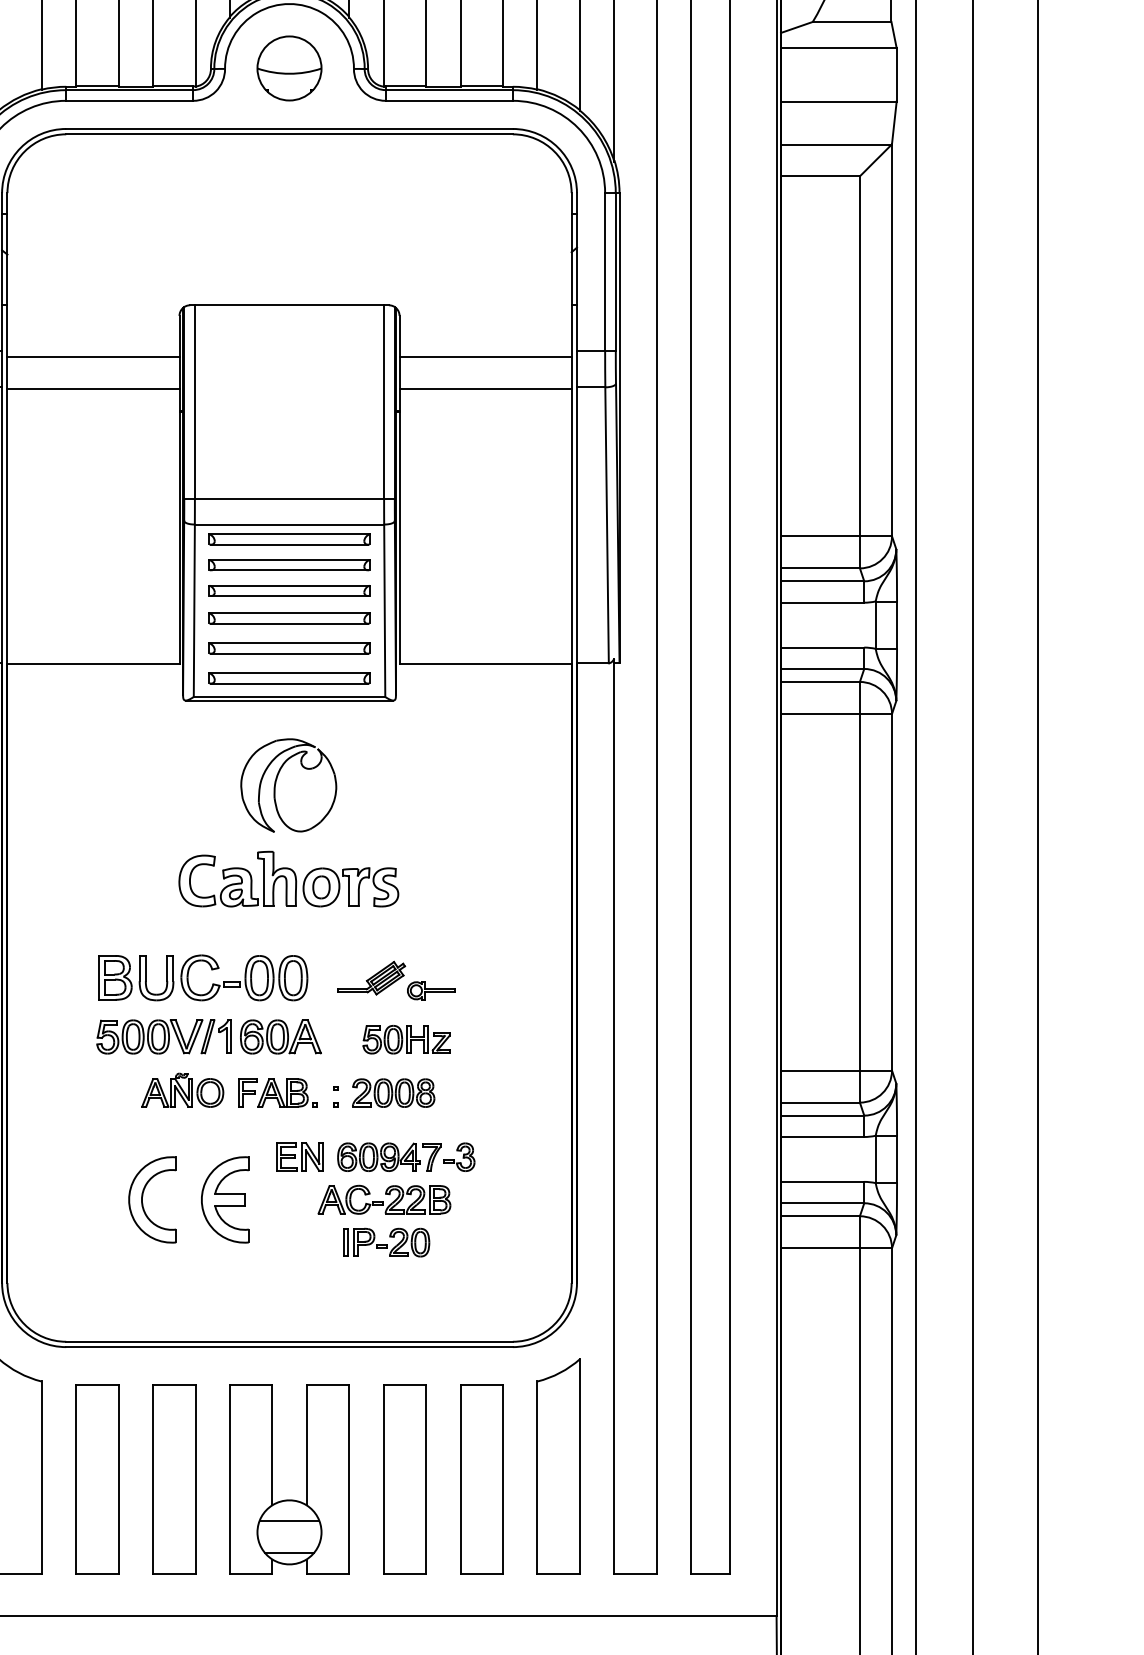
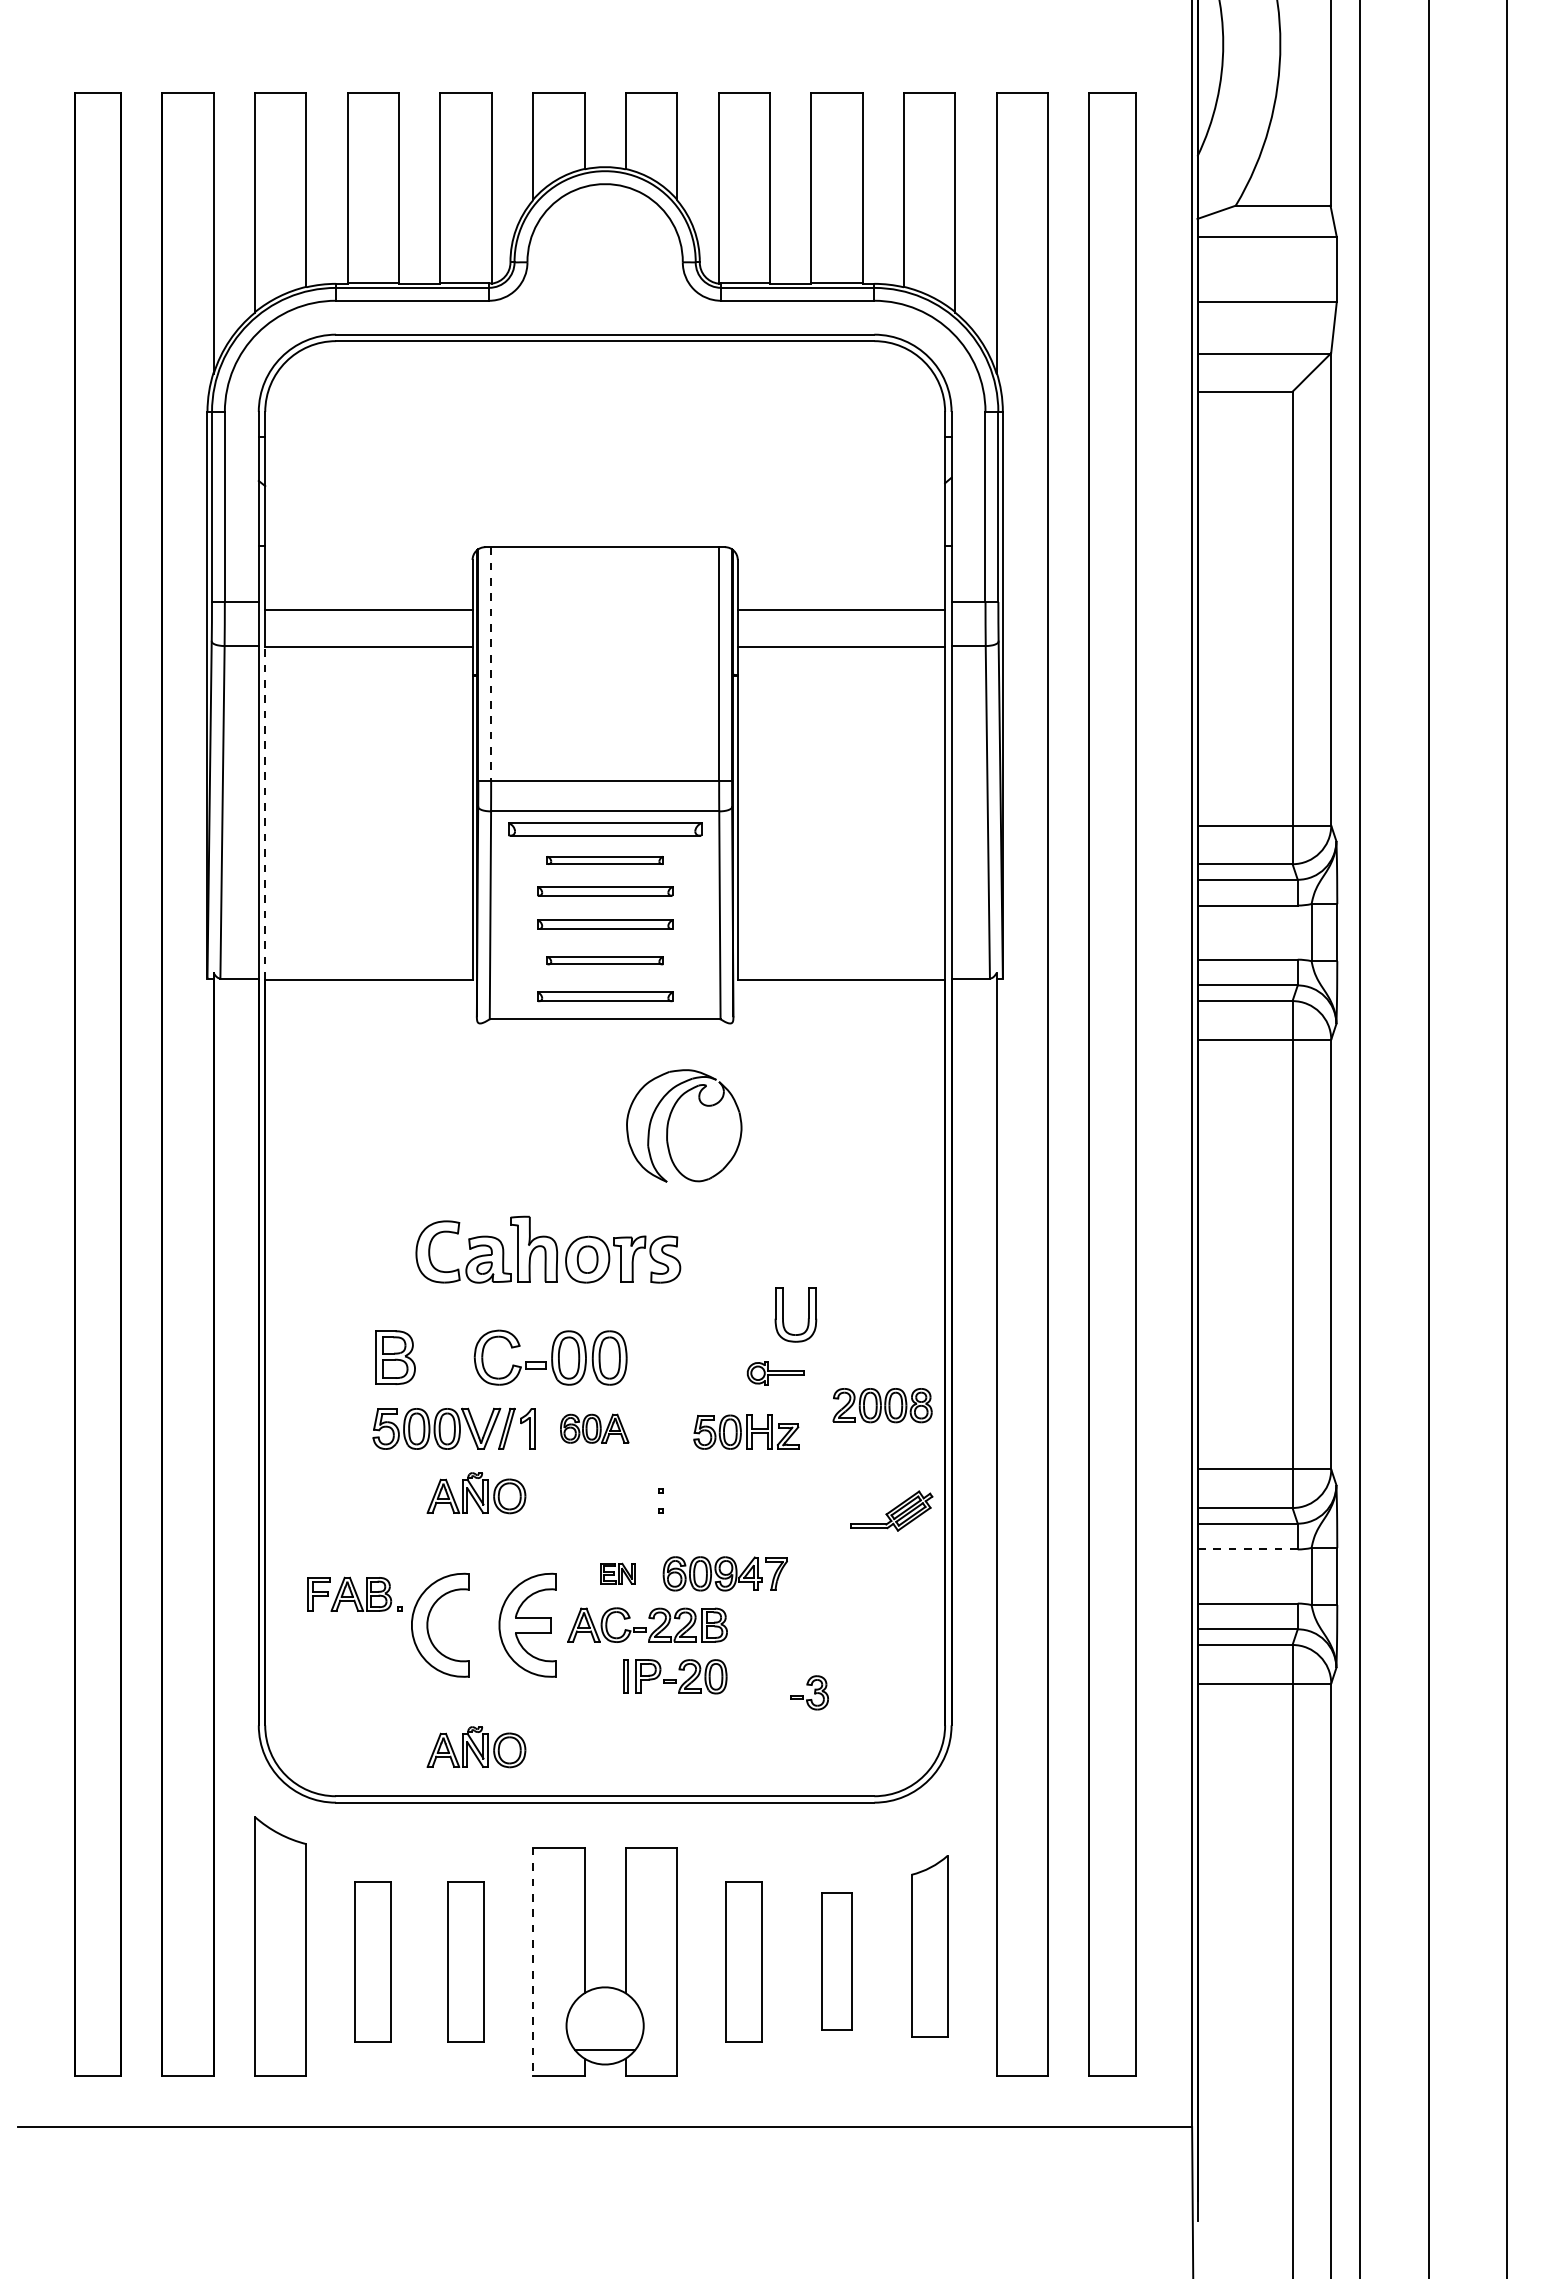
part: (288, 68) -> (604, 261), removed
line: (195, 402) -> (491, 664), solid -> dashed
line: (7, 526) -> (265, 813), solid -> dashed
part: (289, 565) -> (605, 860), size x0.6
part: (289, 591) -> (605, 891), size x0.7
part: (289, 618) -> (605, 924), size x0.7
part: (289, 648) -> (605, 960), size x0.6
part: (289, 678) -> (605, 996), size x0.7
line: (289, 700) -> (605, 1023), removed
part: (288, 785) -> (684, 1125), moved
part: (288, 878) -> (548, 1249), moved
part: (146, 977) -> (783, 1314), moved
part: (371, 977) -> (891, 1510), moved
part: (280, 1036) -> (594, 1428), size x0.7
part: (277, 1092) -> (354, 1593), moved
part: (393, 1093) -> (882, 1405), moved
line: (822, 1137) -> (1247, 1549), solid -> dashed
part: (299, 1156) -> (617, 1573), size x0.6
part: (459, 1156) -> (809, 1692), moved
part: (384, 1199) -> (647, 1624), moved
part: (386, 1242) -> (675, 1676), moved
part: (182, 1301) -> (476, 1747), added
part: (558, 1466) -> (929, 1946), size x0.7
part: (97, 1478) -> (373, 1961), size x0.7
part: (173, 1478) -> (465, 1961), size x0.7
line: (230, 1478) -> (533, 1961), solid -> dashed
part: (405, 1478) -> (744, 1961), size x0.7
part: (481, 1478) -> (836, 1961), size x0.6
line: (289, 1520) -> (605, 2011), removed

